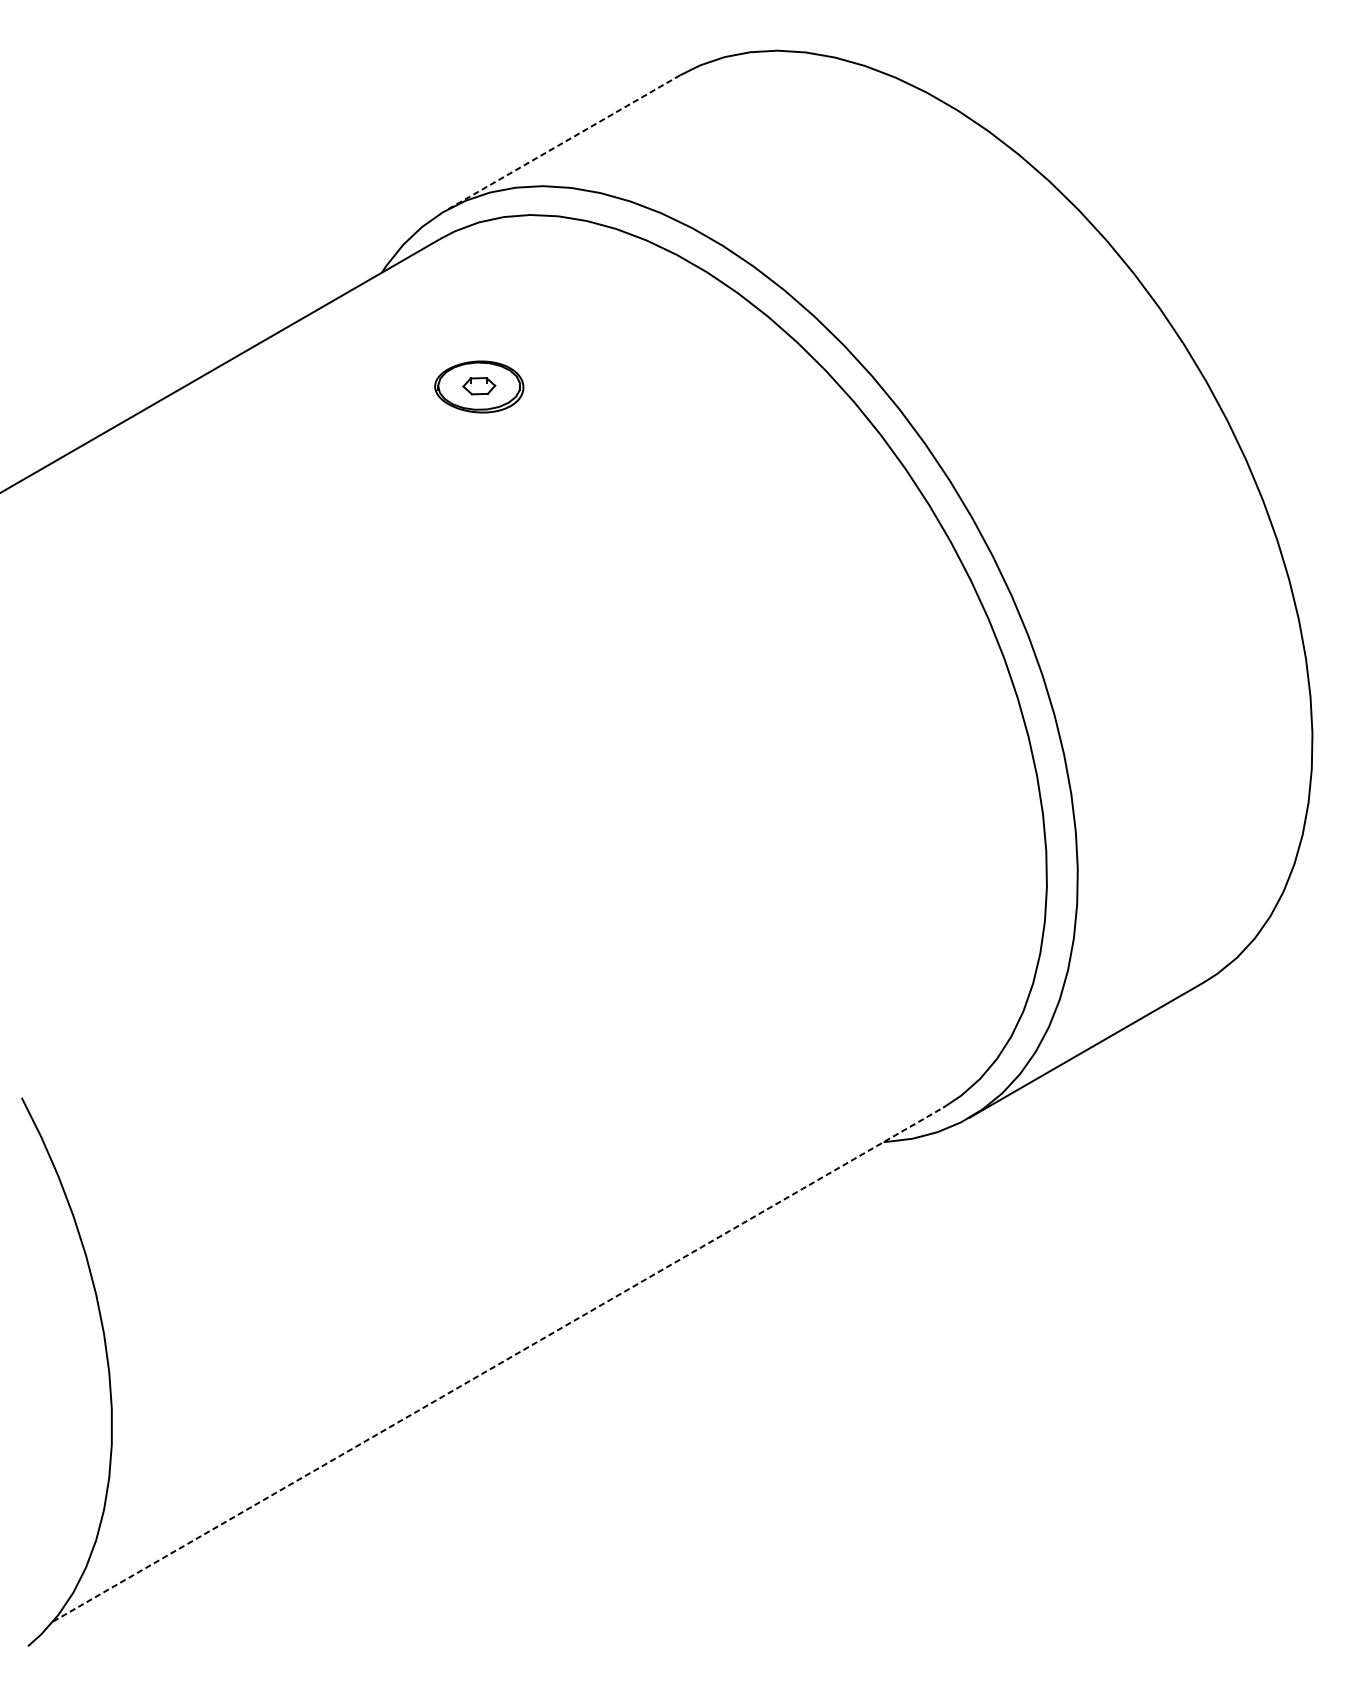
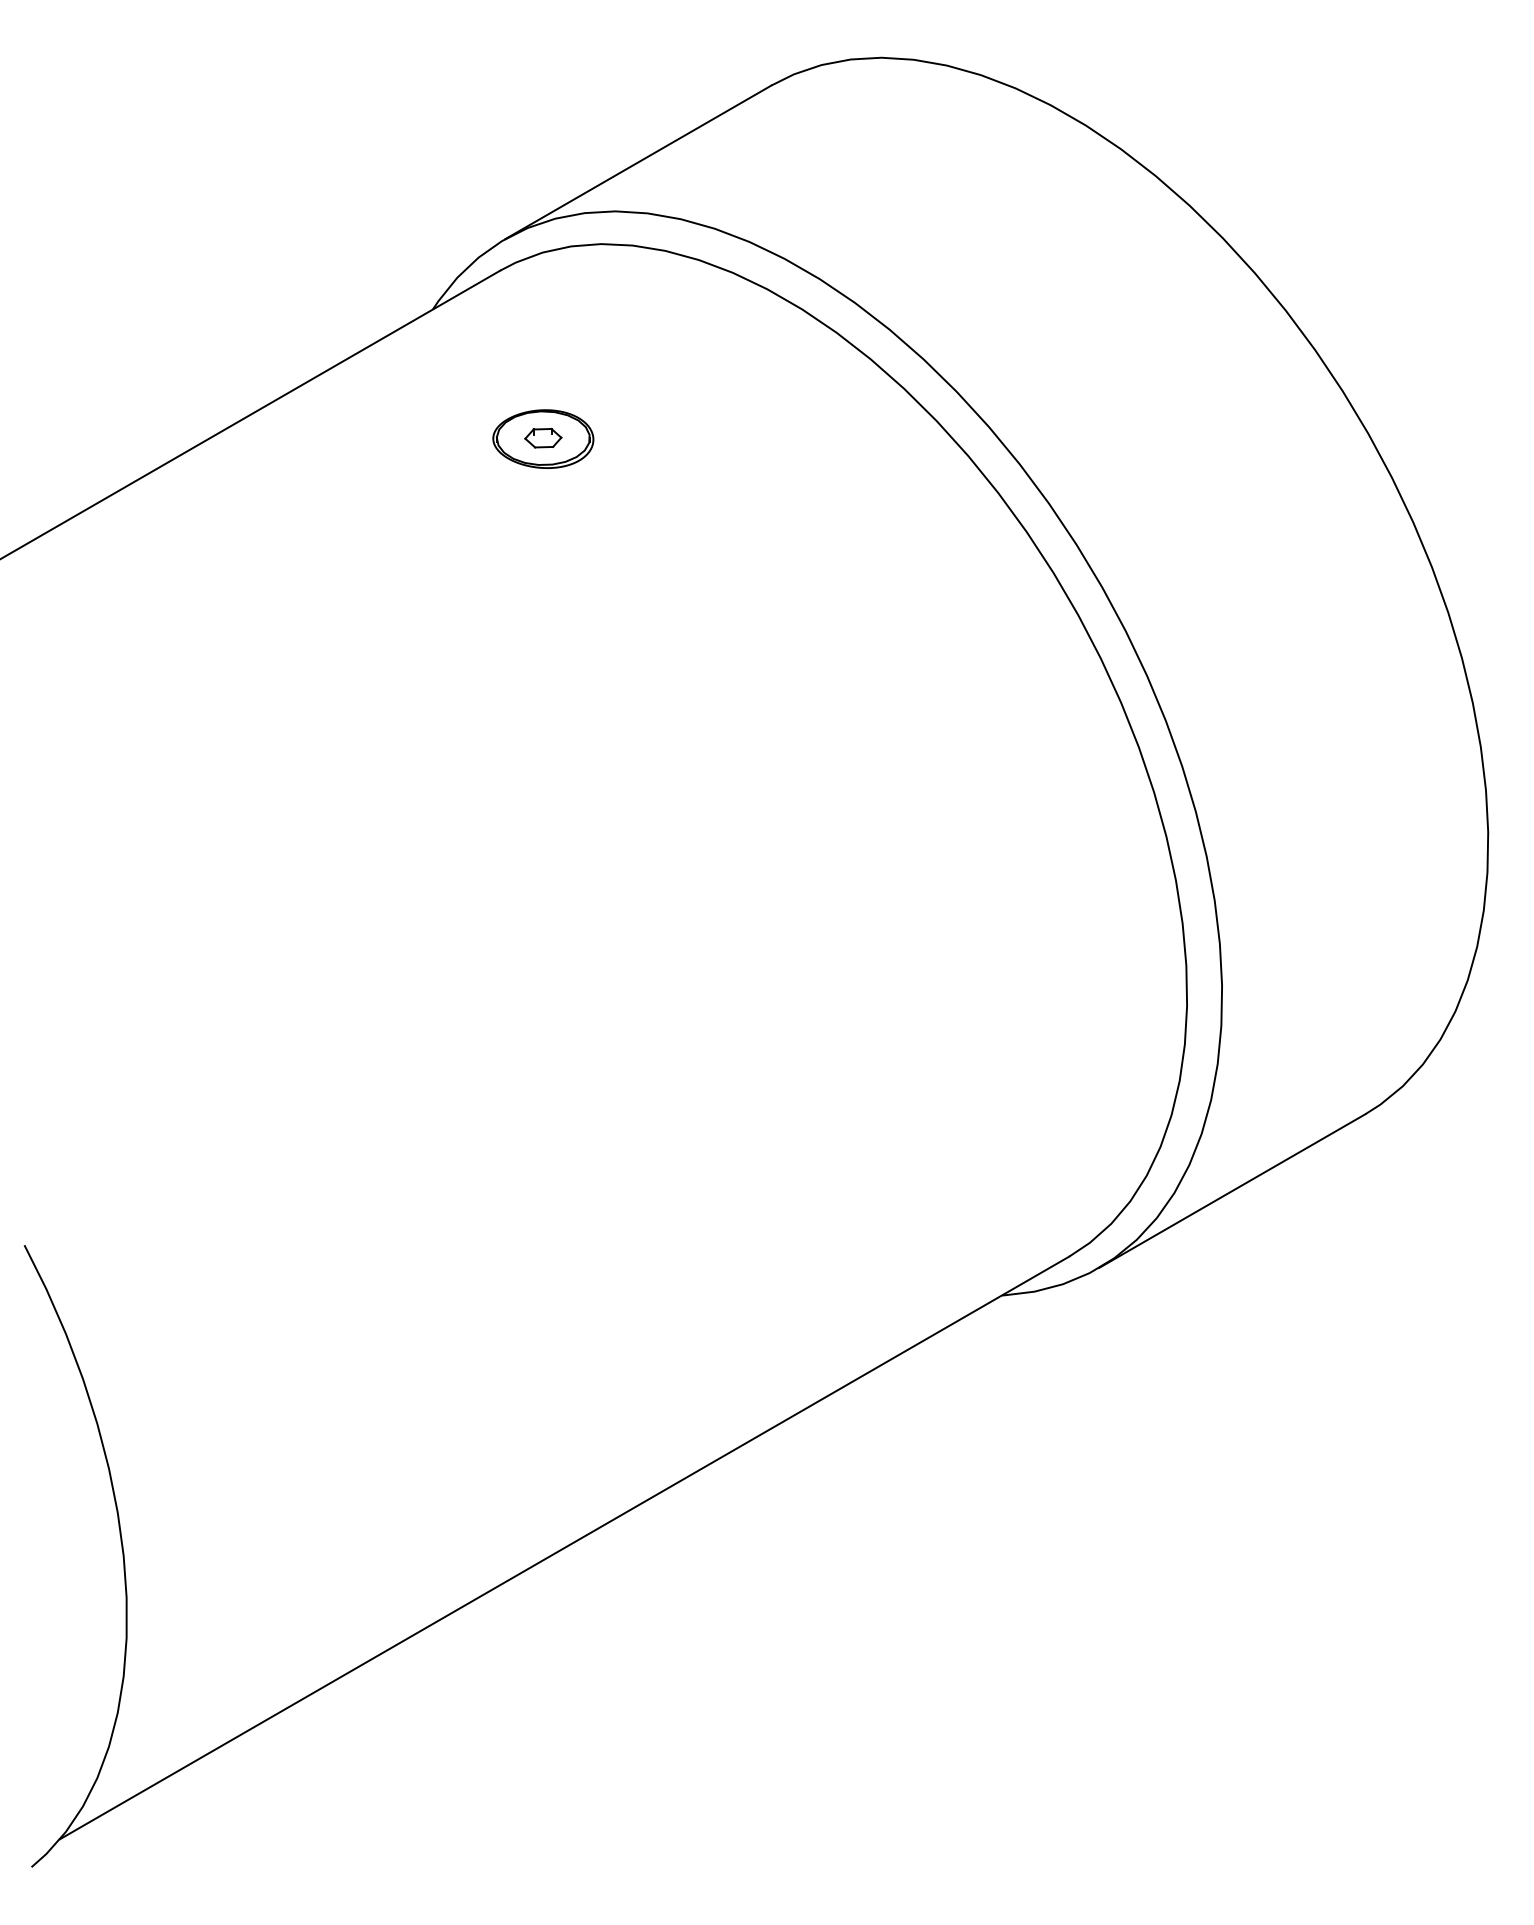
line: (563, 143) -> (638, 162), dashed -> solid
line: (497, 1364) -> (564, 1547), dashed -> solid

